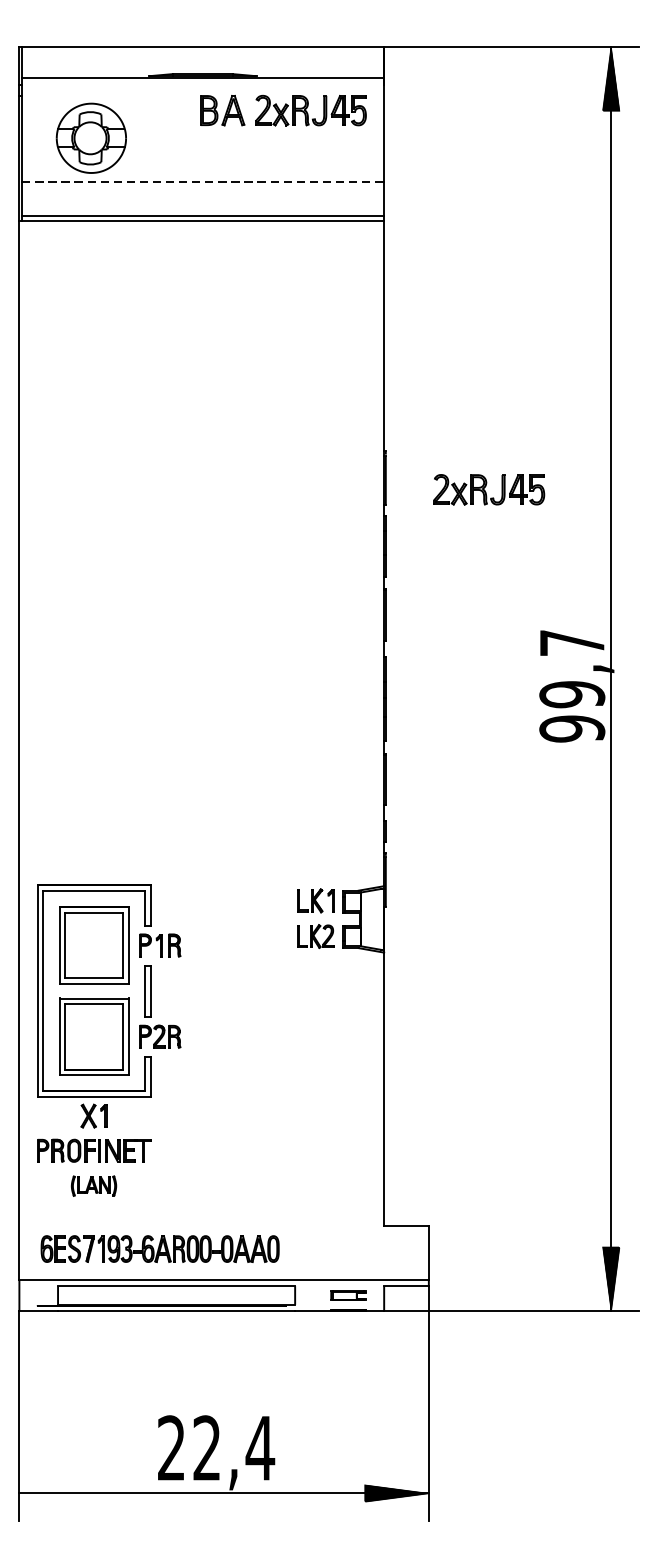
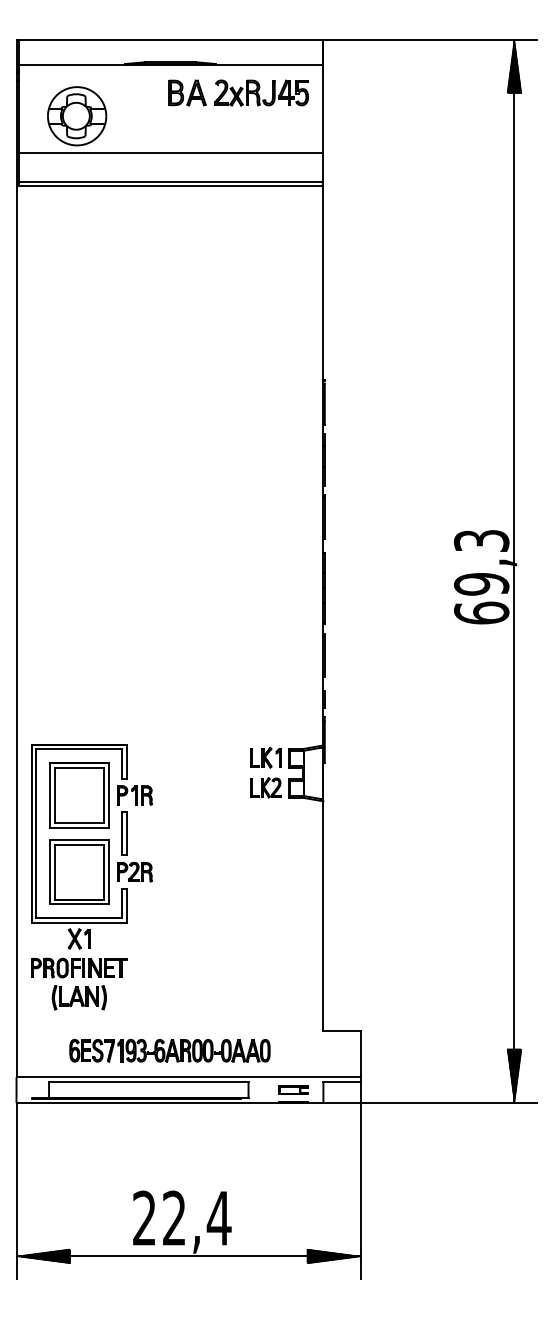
line: (203, 181) -> (171, 152), dashed -> solid
part: (488, 489) -> (411, 411), removed
text: (572, 686) -> (481, 577), 99,7 -> 69,3
part: (93, 1185) -> (78, 997), size x1.43
part: (159, 1248) -> (169, 1050), moved
hatch: (51, 1493) -> (43, 1256), added

